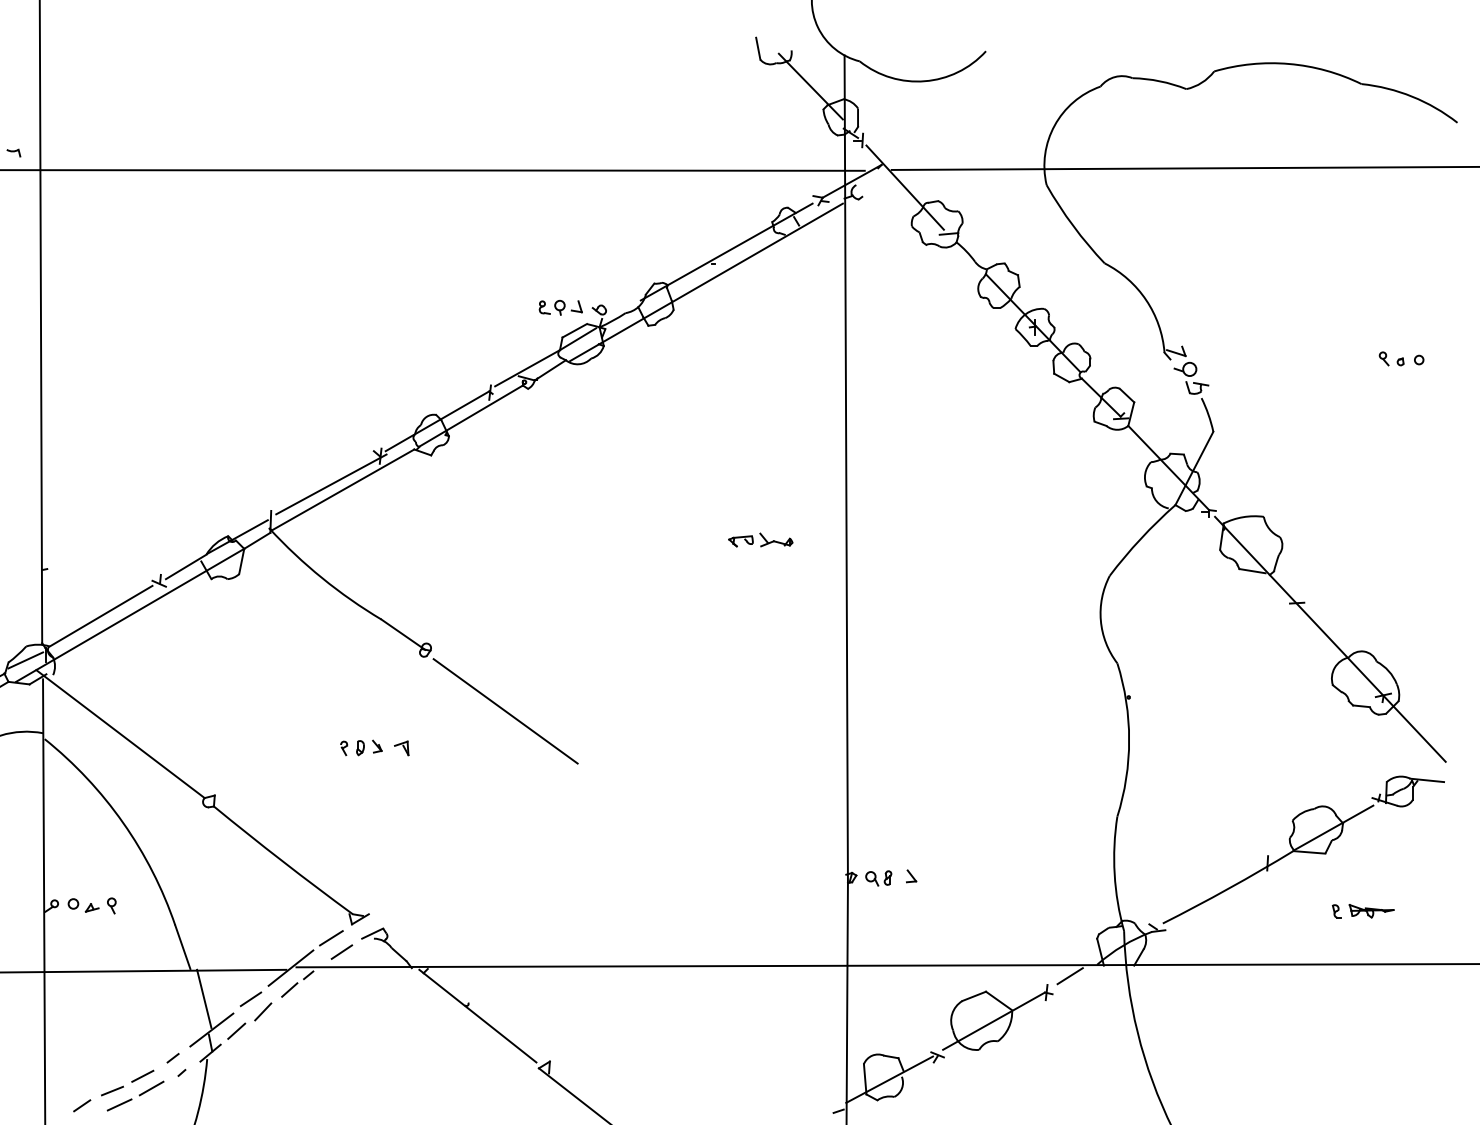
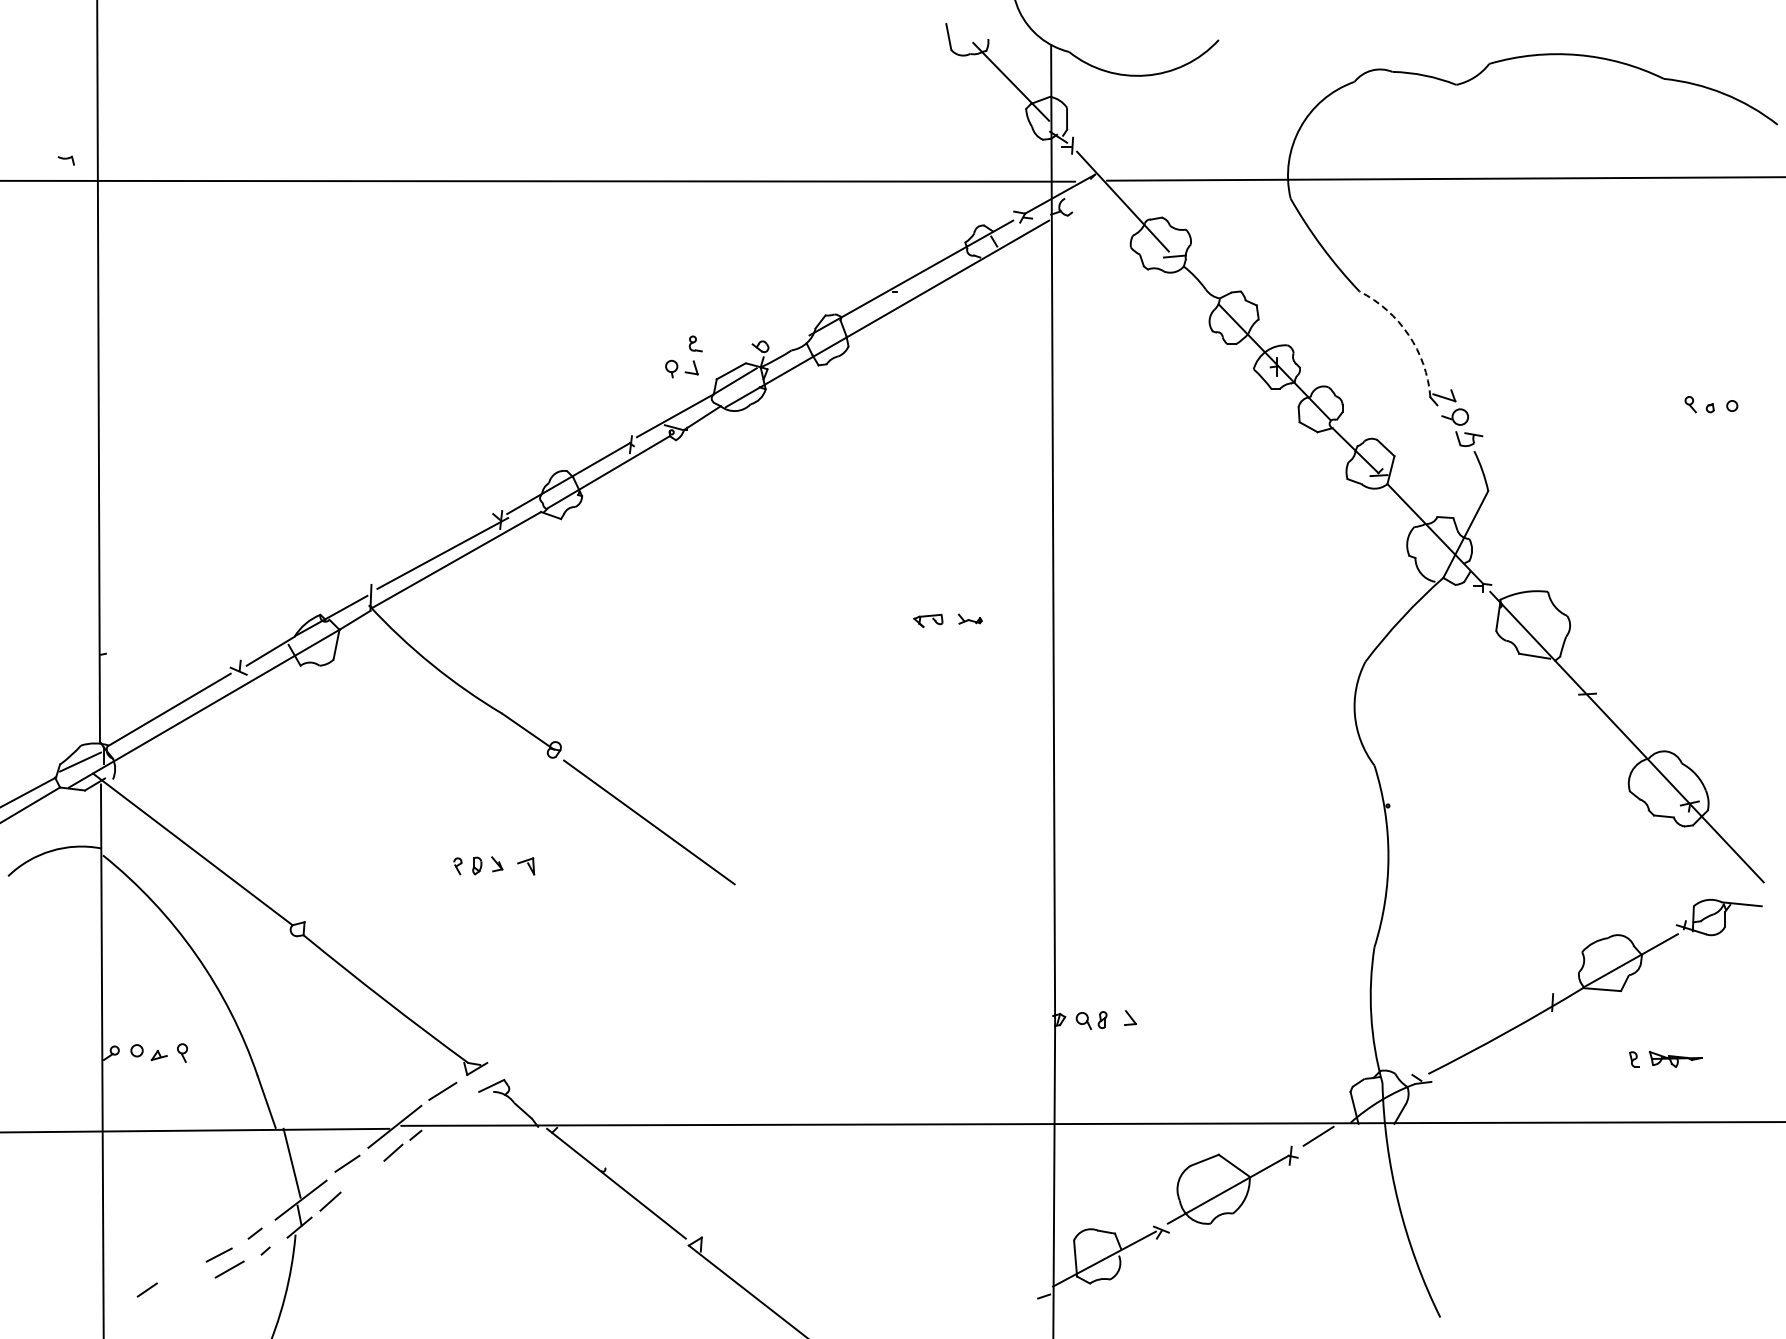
arc: (1146, 300) -> (1408, 335), solid -> dashed
part: (568, 307) -> (681, 368), moved
part: (776, 539) -> (970, 618), size x0.6
line: (342, 951) -> (455, 1107), removed
line: (262, 1011) -> (361, 1178), removed
line: (111, 1091) -> (182, 1272), removed
line: (119, 1104) -> (191, 1288), removed

